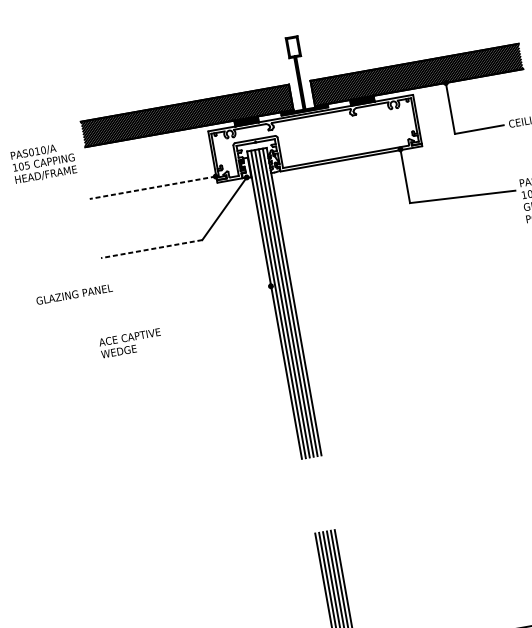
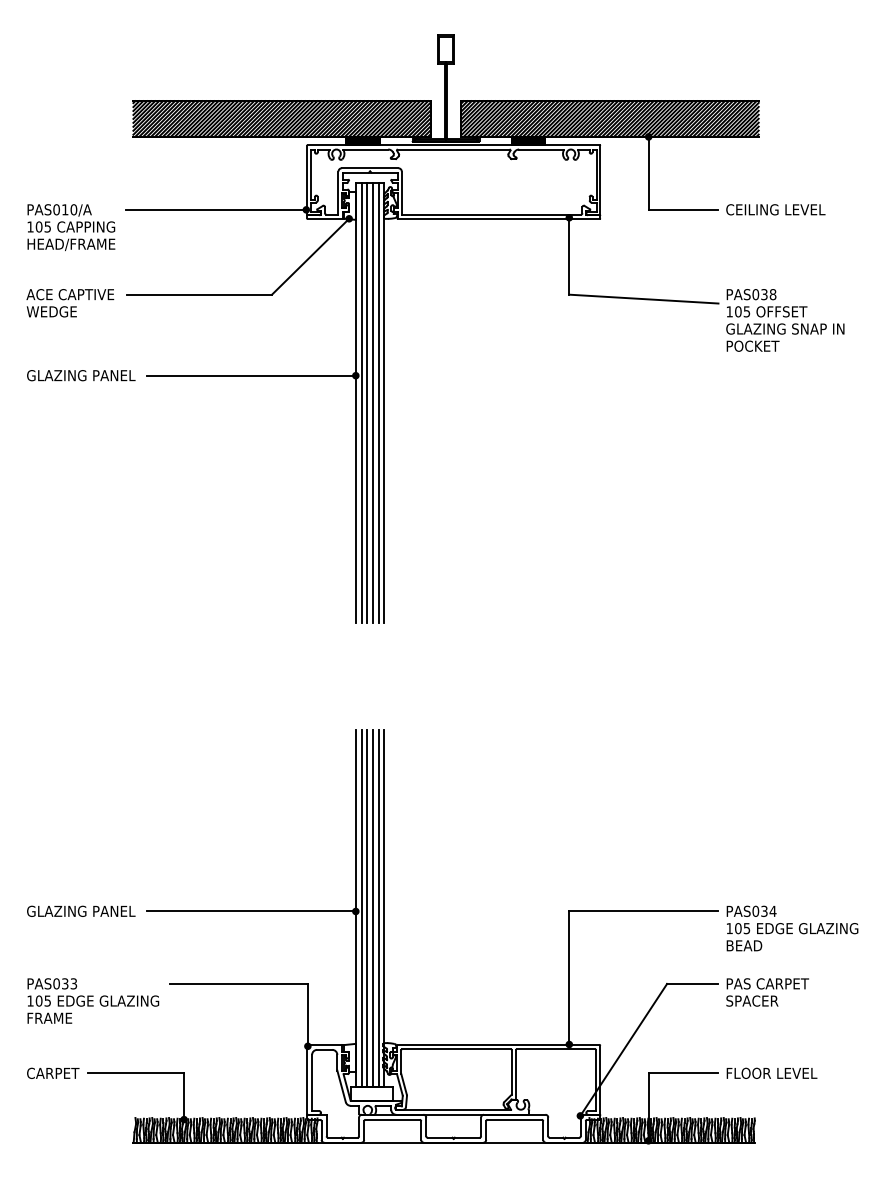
text: (44, 162) -> (71, 227), moved
line: (152, 187) -> (215, 209), dashed -> solid
line: (151, 248) -> (199, 294), dashed -> solid
text: (74, 294) -> (81, 375), moved
line: (198, 299) -> (251, 375), added
text: (130, 343) -> (70, 303), moved

